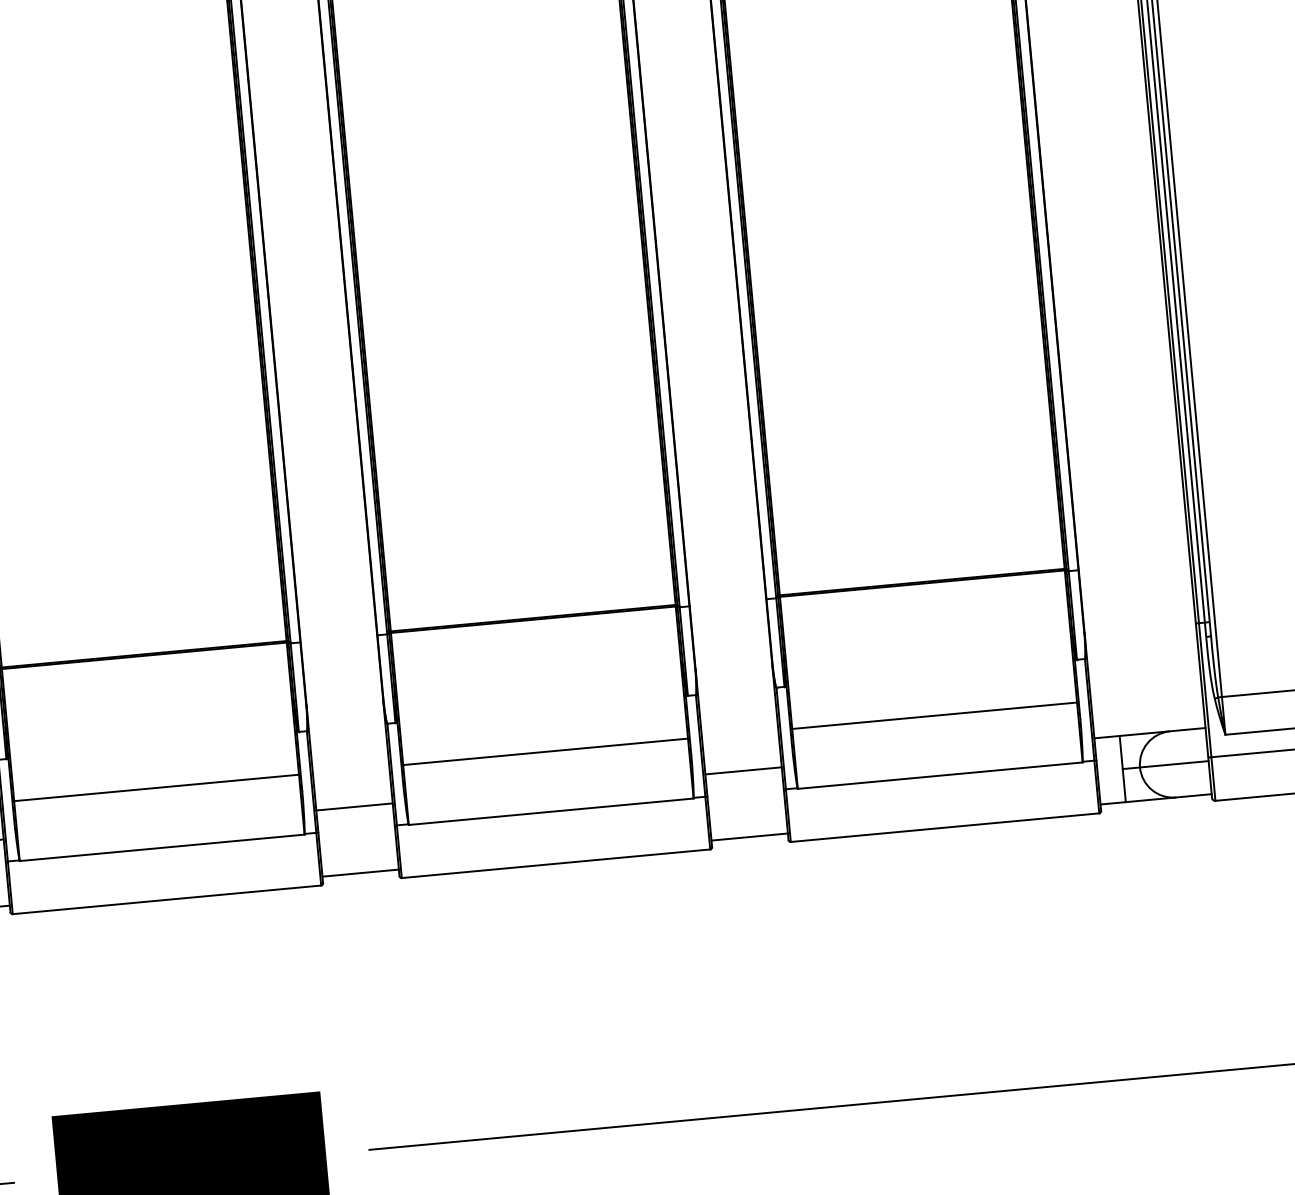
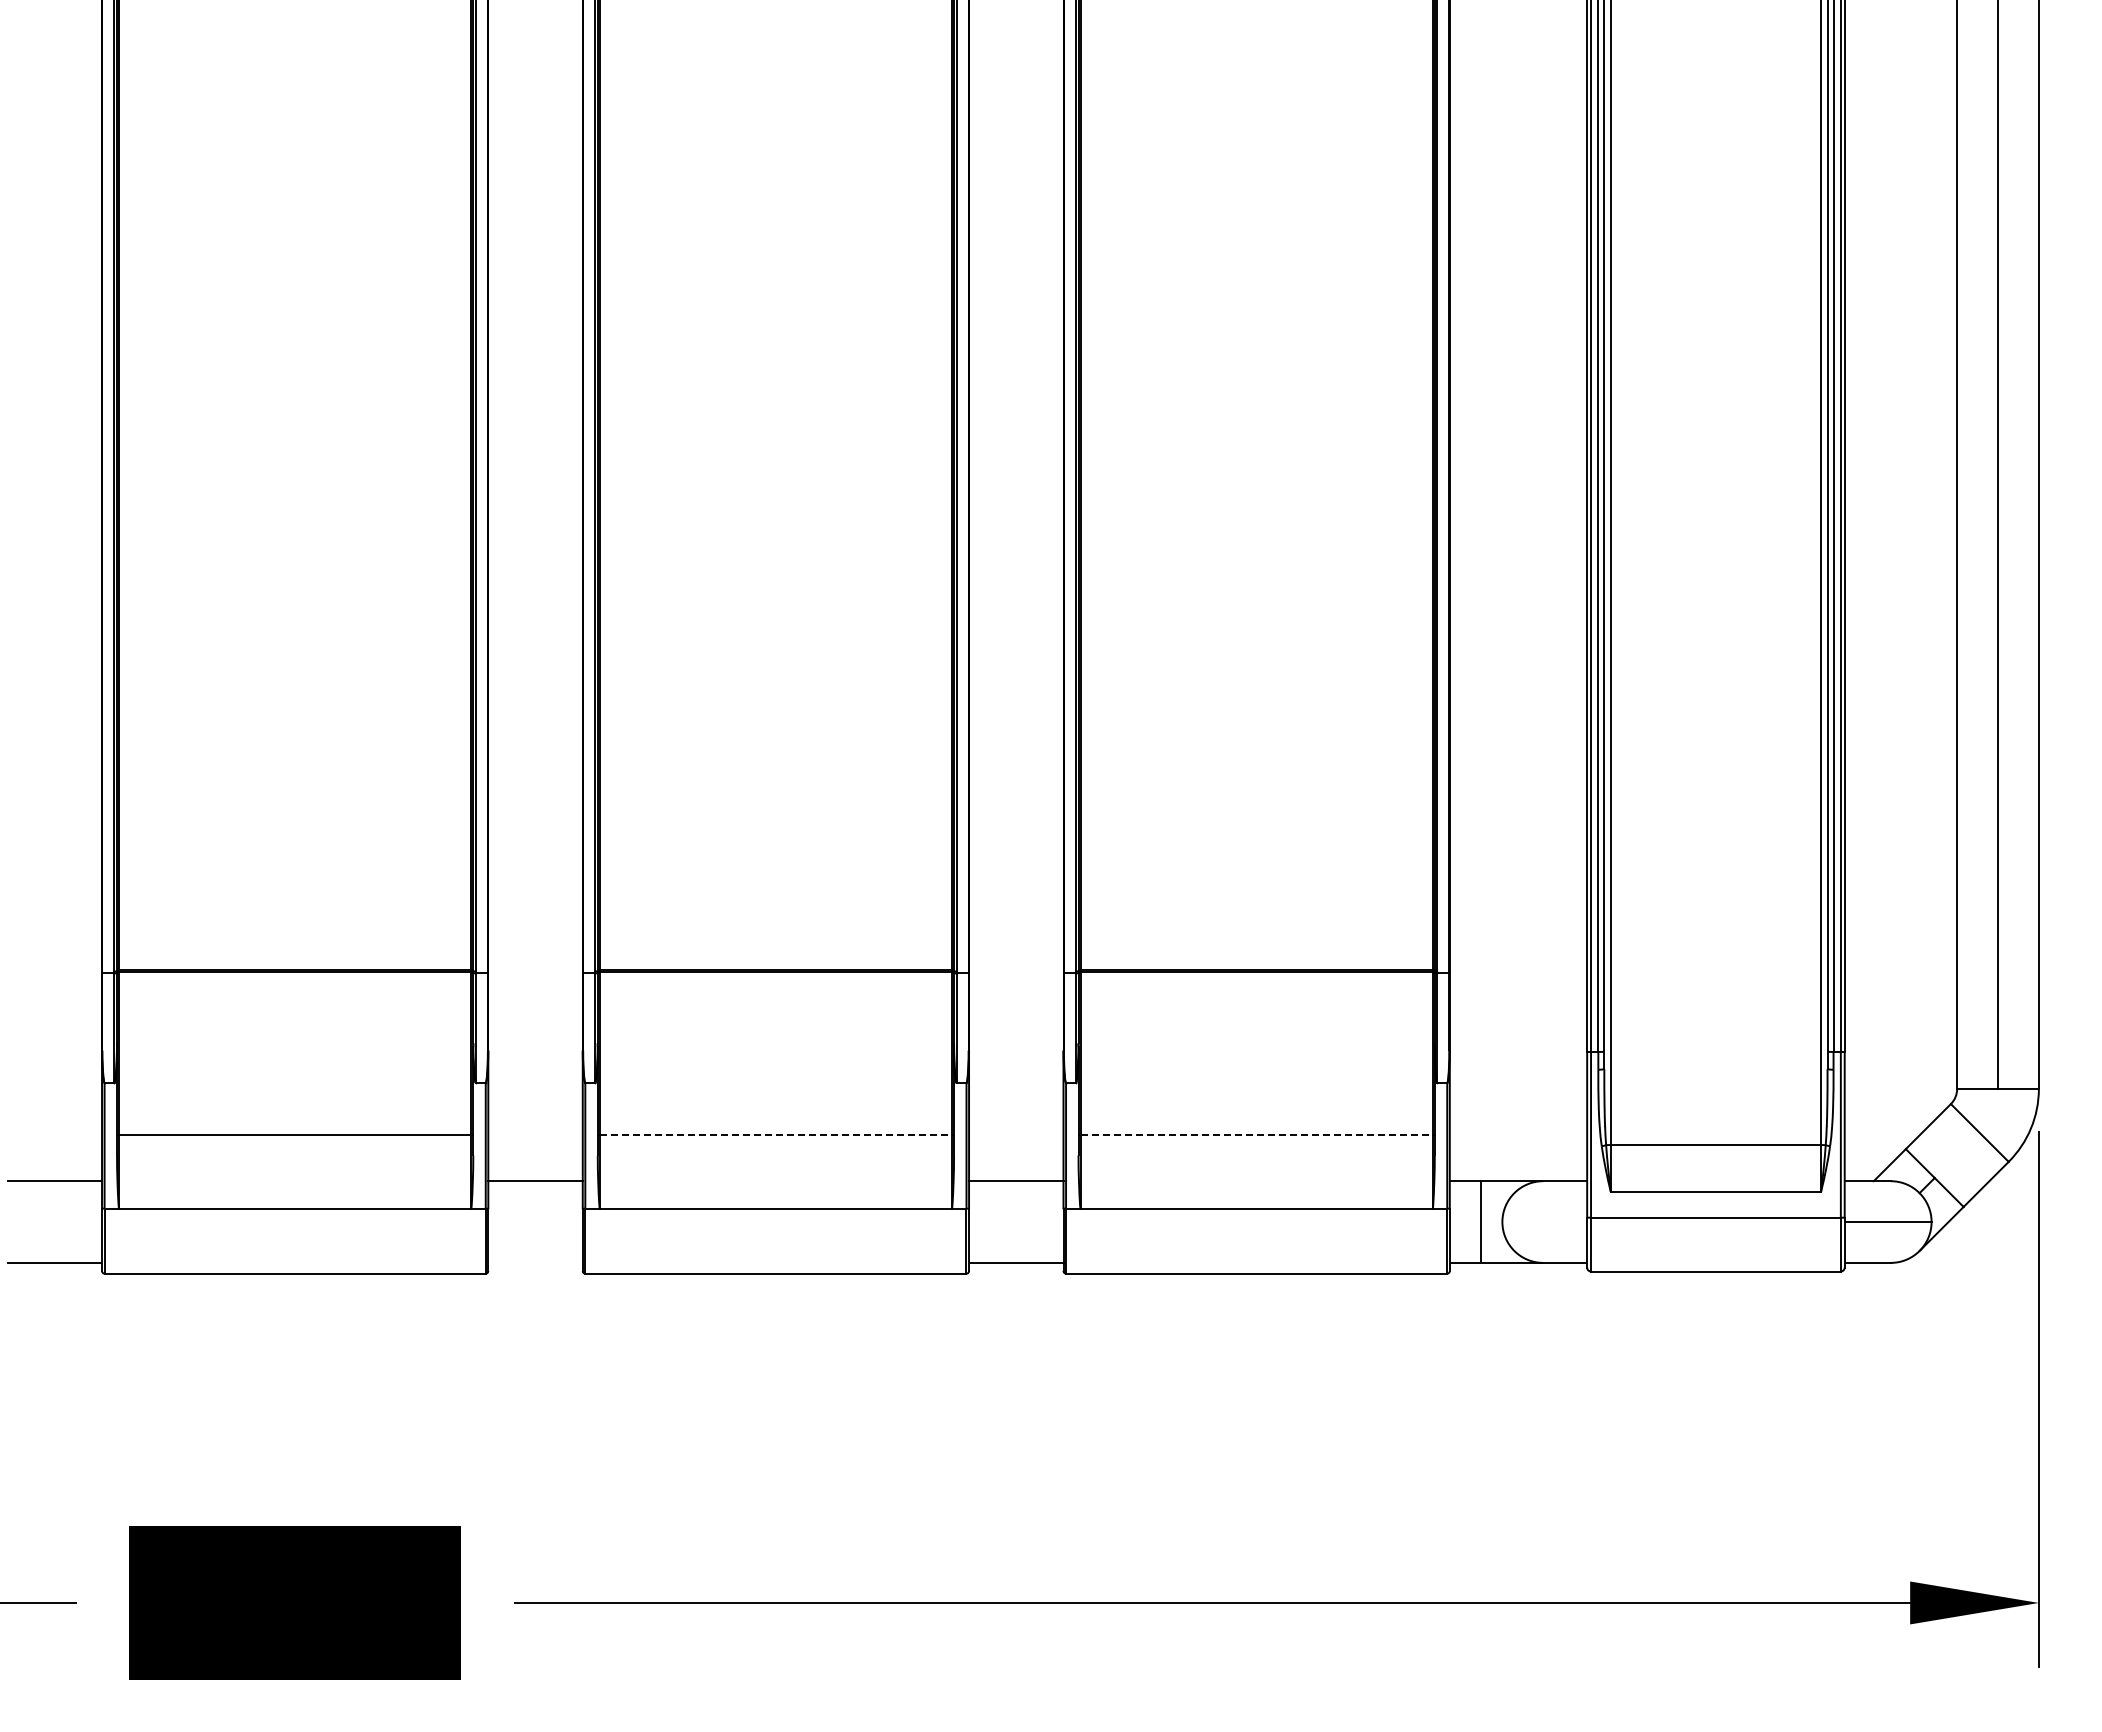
line: (934, 715) -> (1256, 1135), solid -> dashed
line: (545, 752) -> (775, 1135), solid -> dashed
line: (1166, 765) -> (1534, 1222), removed
line: (360, 872) -> (535, 1262), removed

